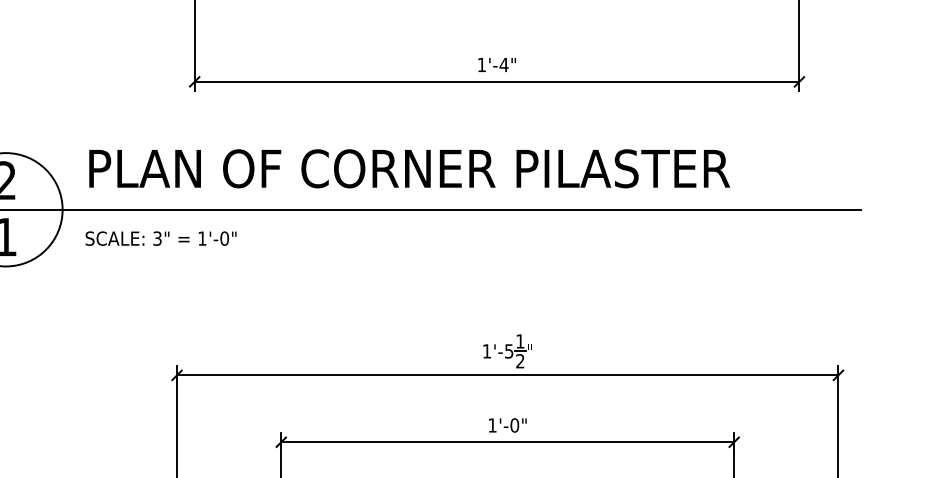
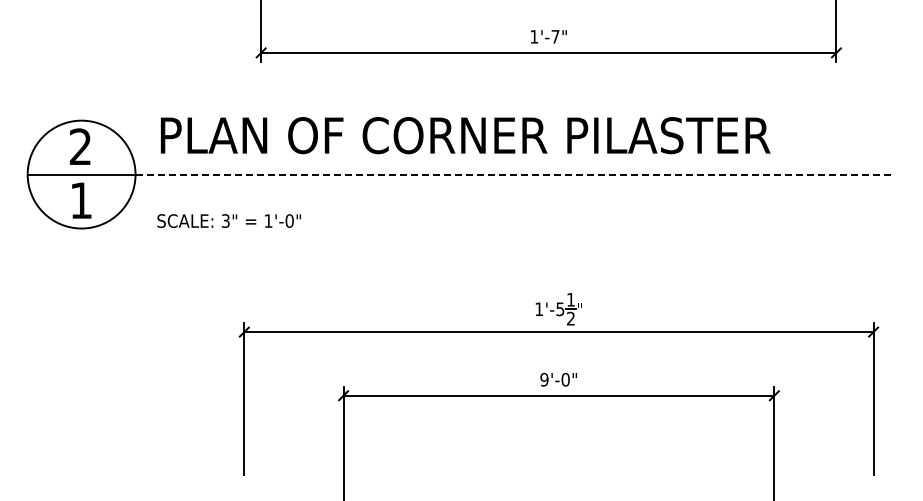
text: (504, 64) -> (555, 36), 1'-4" -> 1'-7"
line: (462, 209) -> (515, 174), solid -> dashed
text: (160, 238) -> (228, 220), moved
text: (492, 425) -> (544, 379), 1'-0" -> 9'-0"

